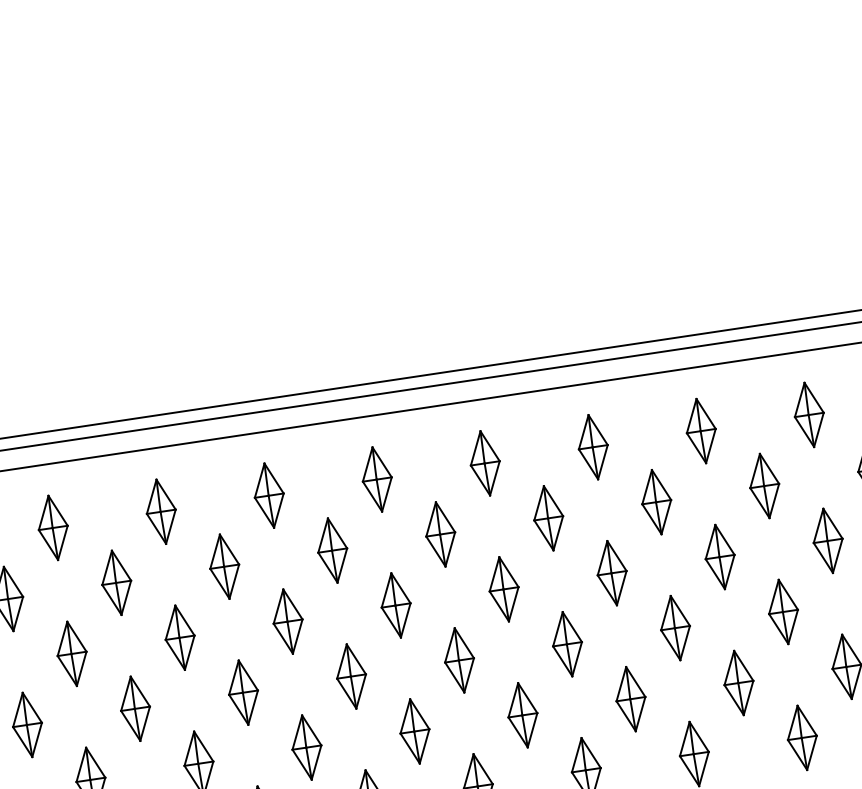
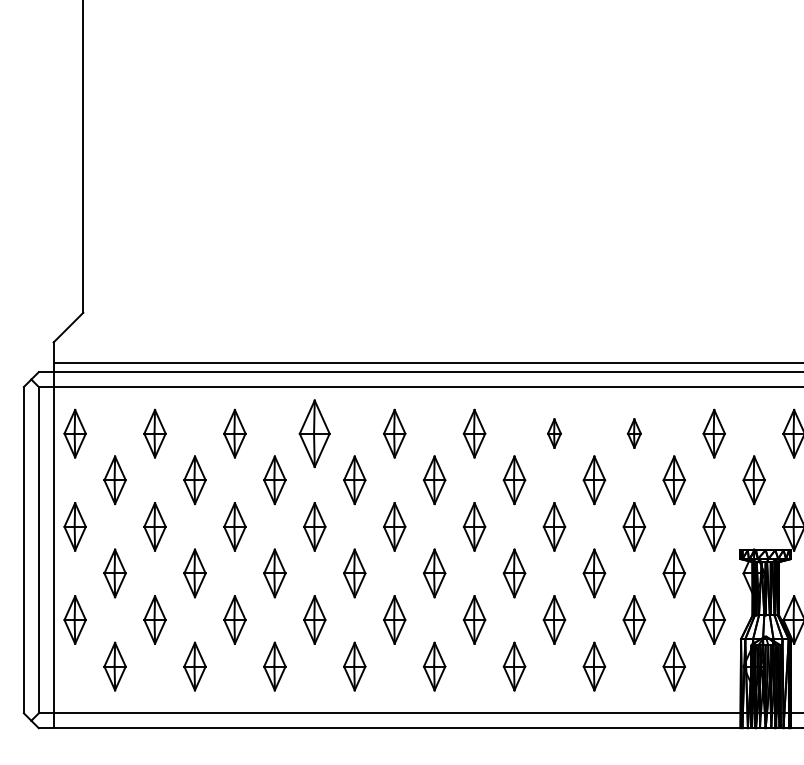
part: (701, 430) -> (634, 433), size x0.6
part: (593, 446) -> (554, 433), size x0.6
part: (268, 495) -> (314, 433), size x1.4

